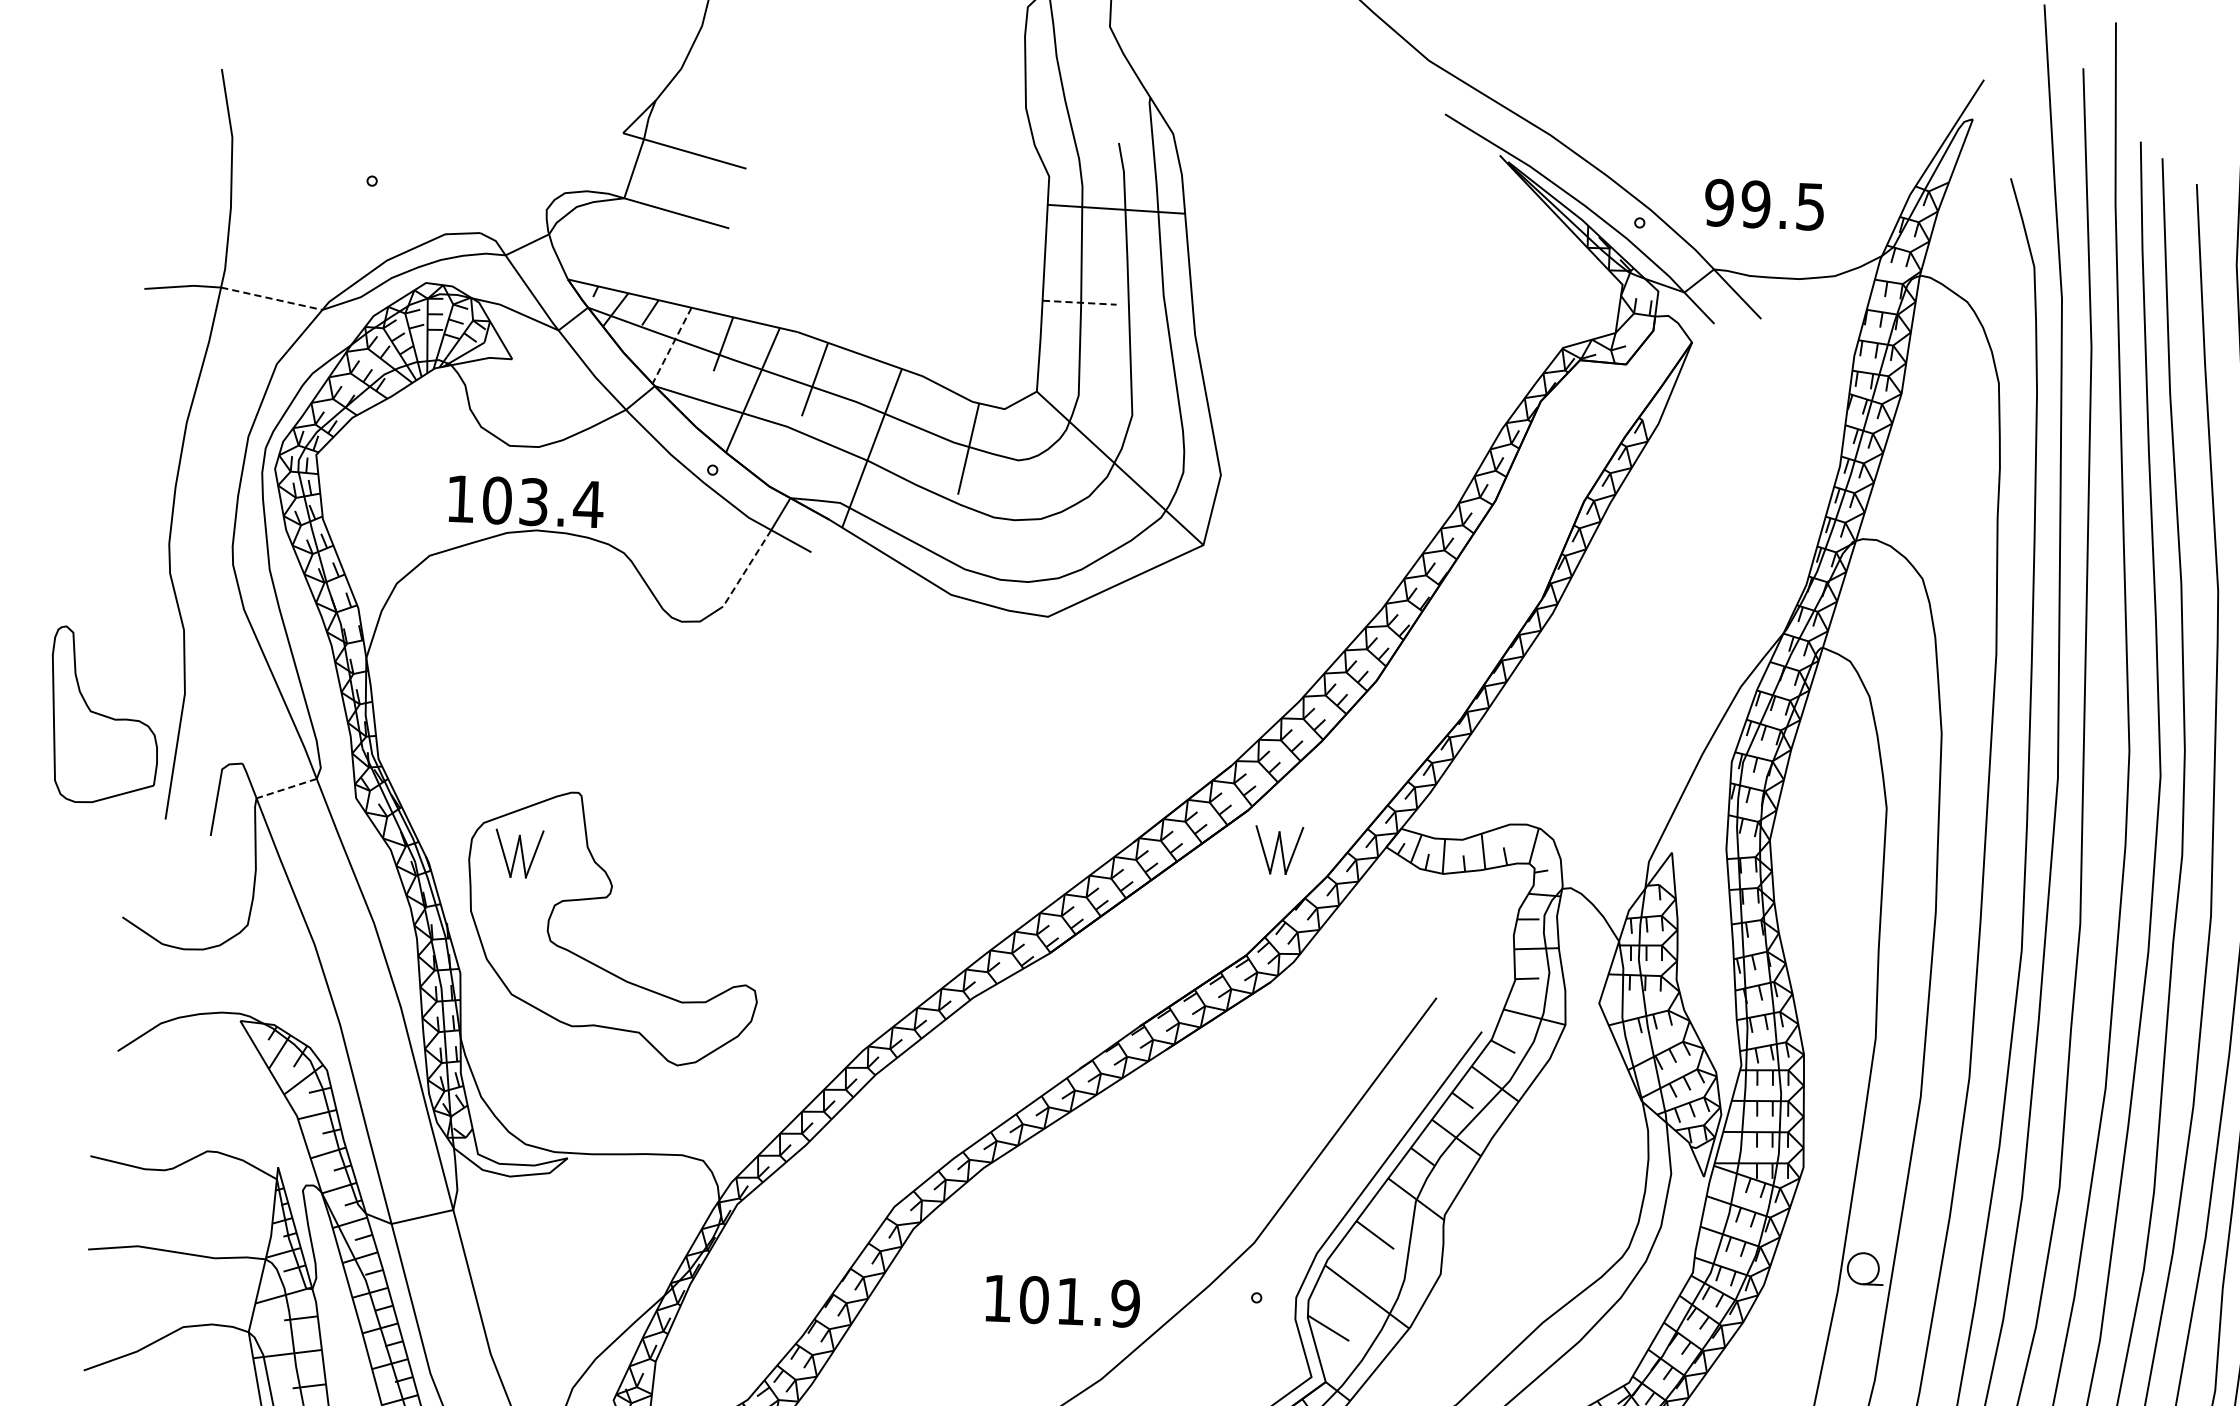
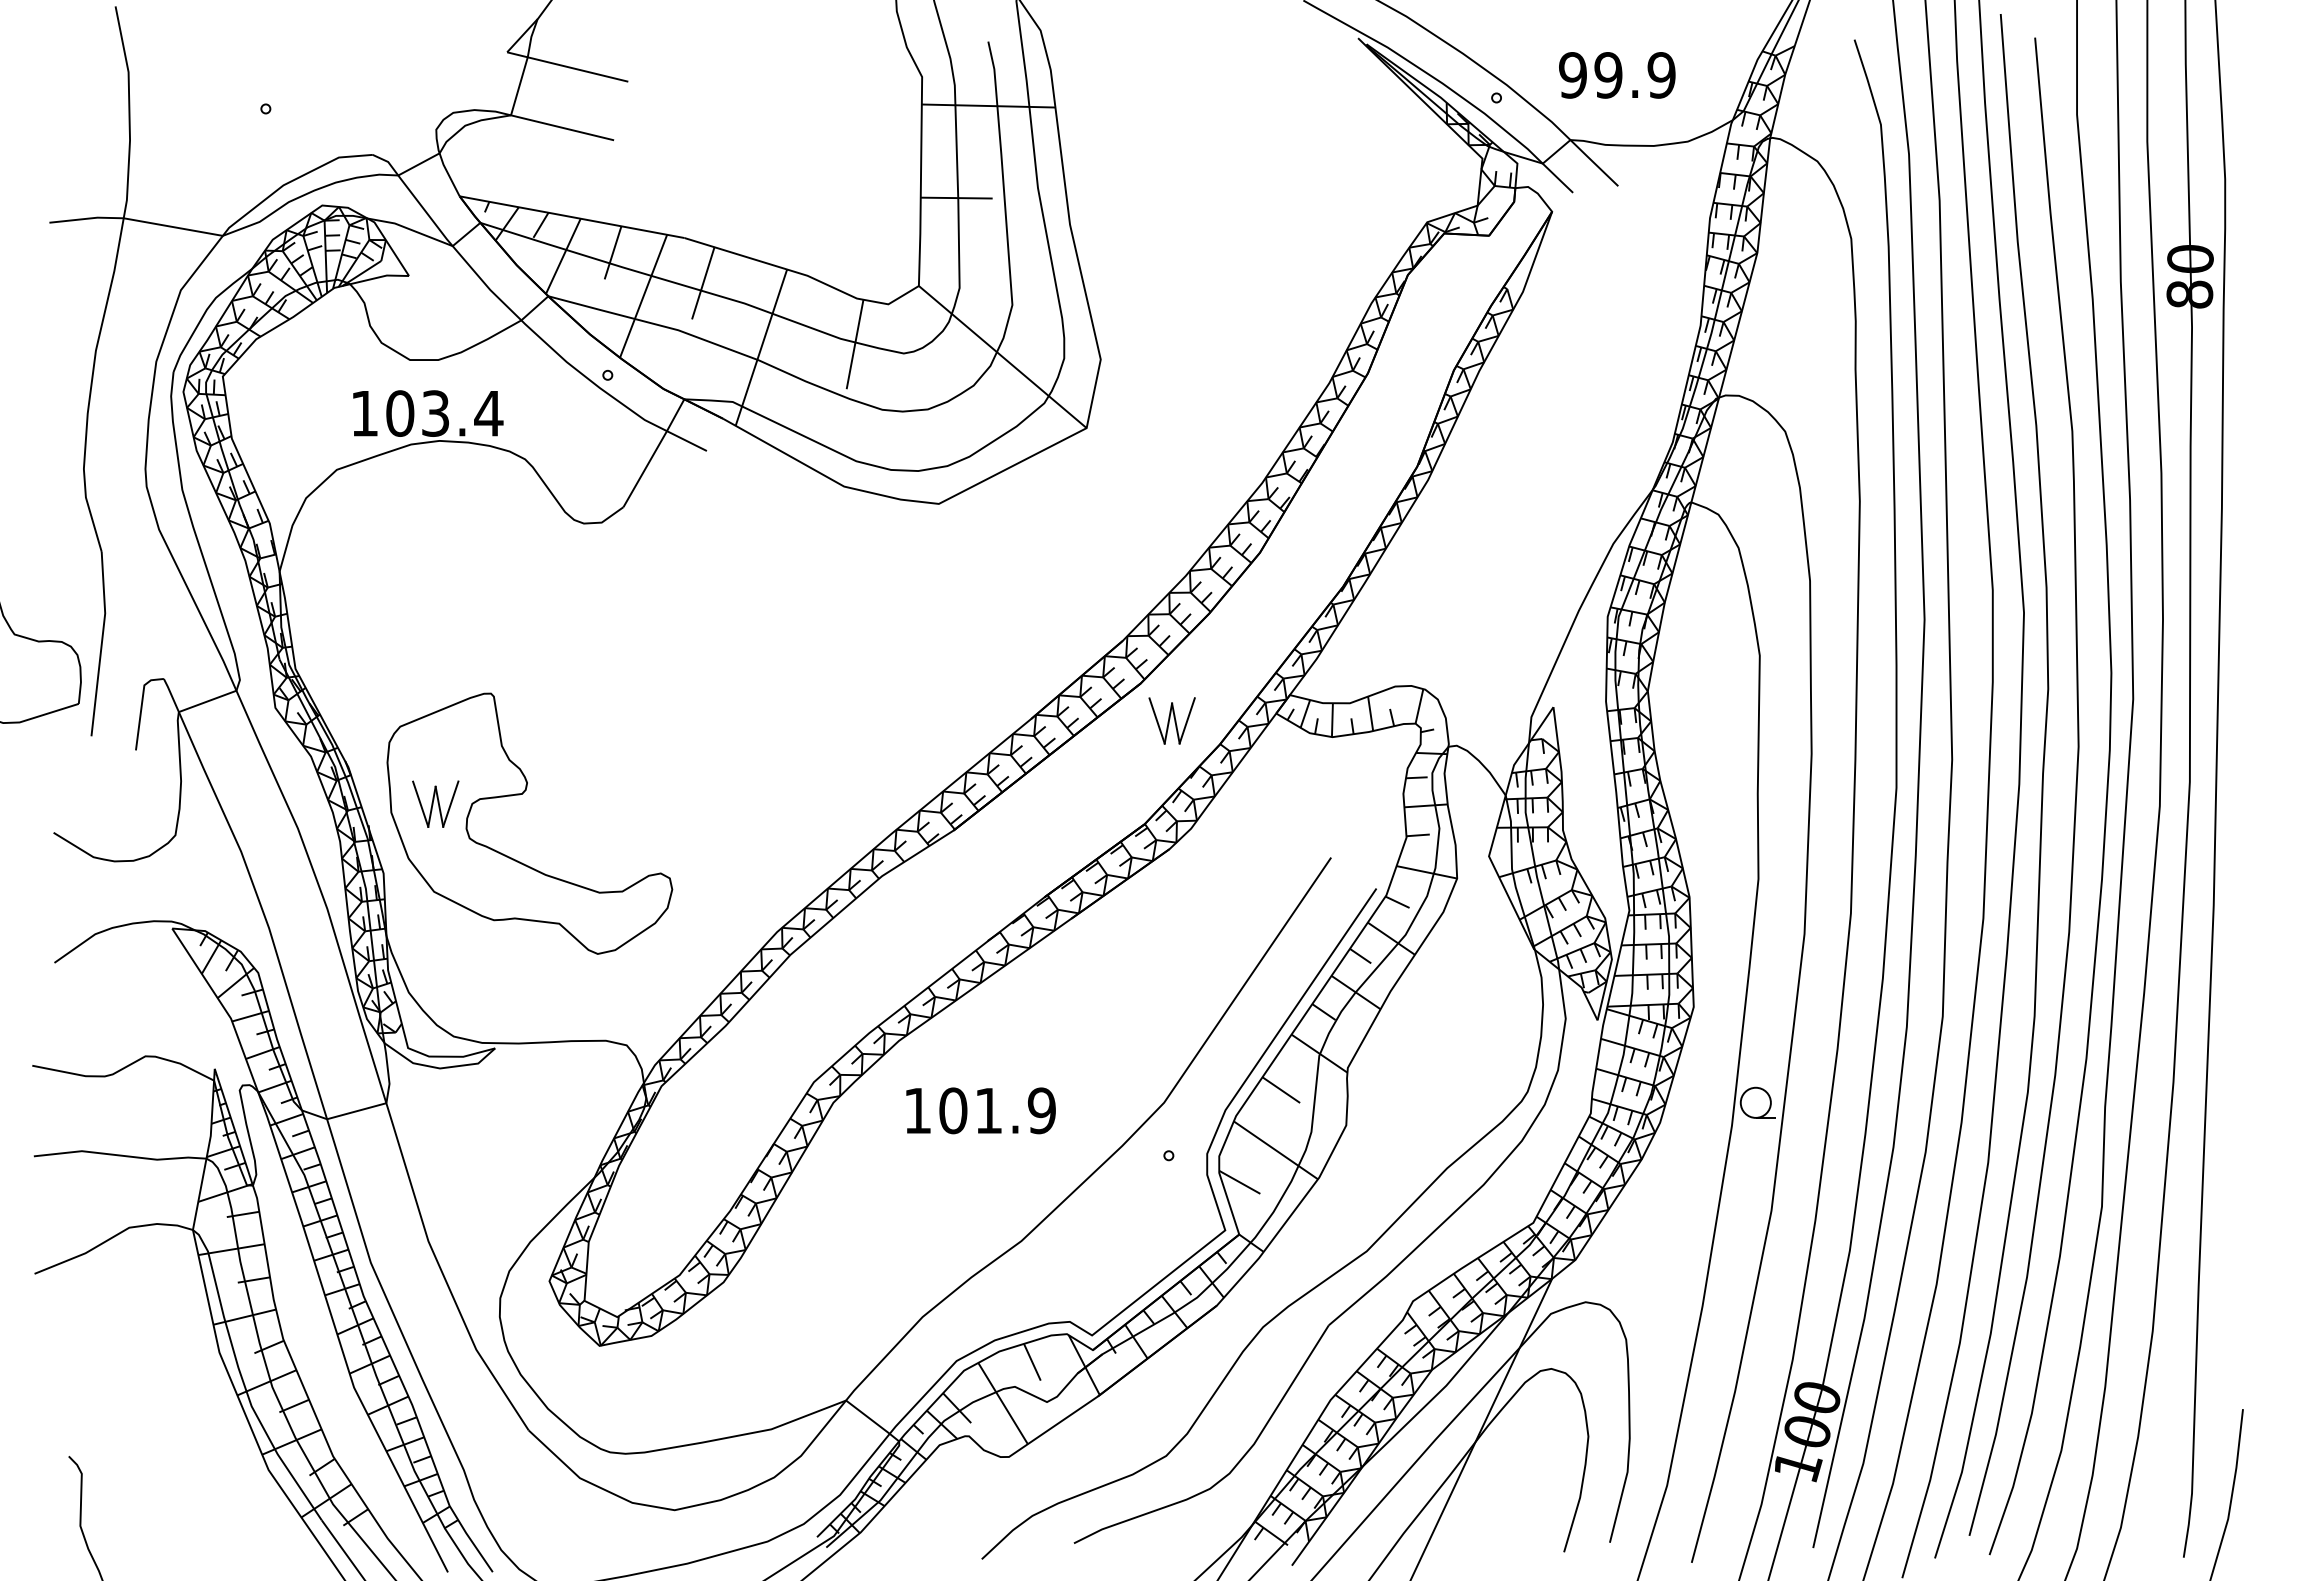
text: (1810, 206) -> (1661, 75), 99.5 -> 99.9
line: (271, 299) -> (173, 227), dashed -> solid
line: (1079, 303) -> (956, 198), dashed -> solid
line: (672, 345) -> (563, 256), dashed -> solid
line: (747, 568) -> (645, 469), dashed -> solid
line: (286, 788) -> (207, 701), dashed -> solid
part: (518, 853) -> (435, 803), moved
text: (1062, 1300) -> (980, 1110), moved

